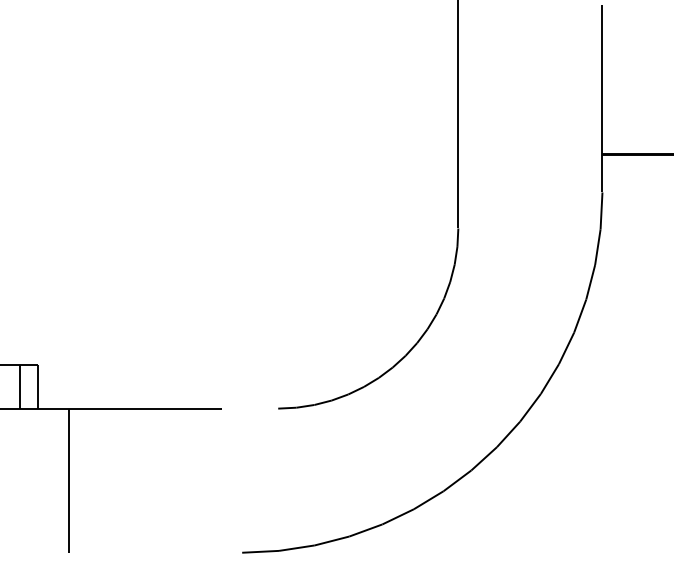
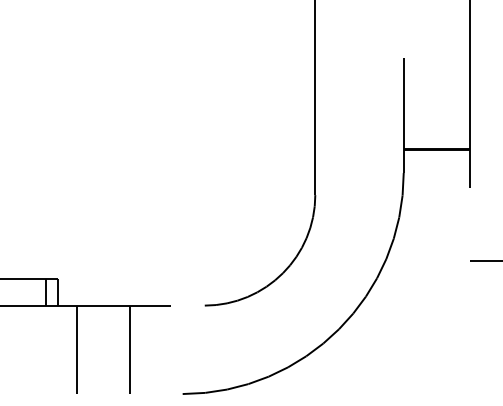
line: (155, 480) -> (129, 349), added

